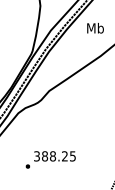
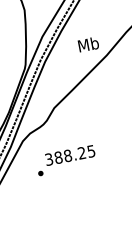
text: (95, 28) -> (88, 44), moved
text: (50, 159) -> (65, 160), moved

